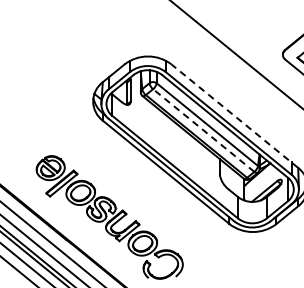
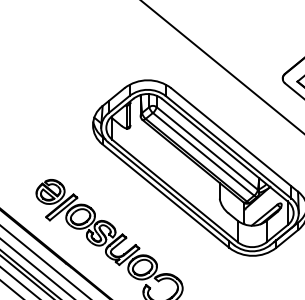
line: (234, 116) -> (234, 140), dashed -> solid
line: (203, 130) -> (203, 154), dashed -> solid

